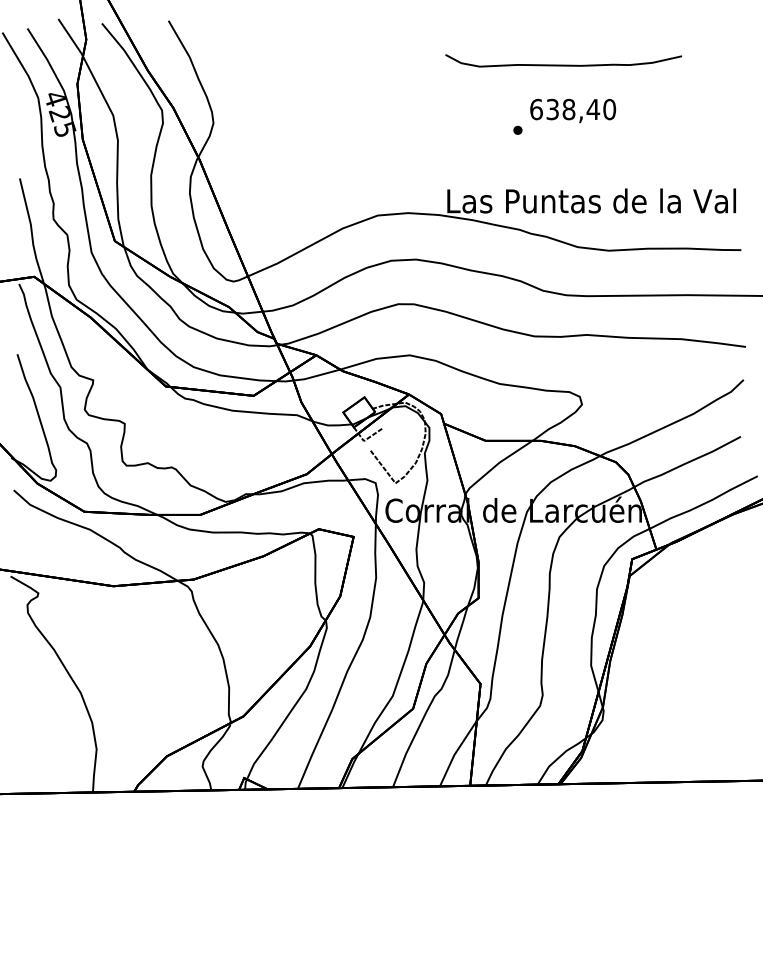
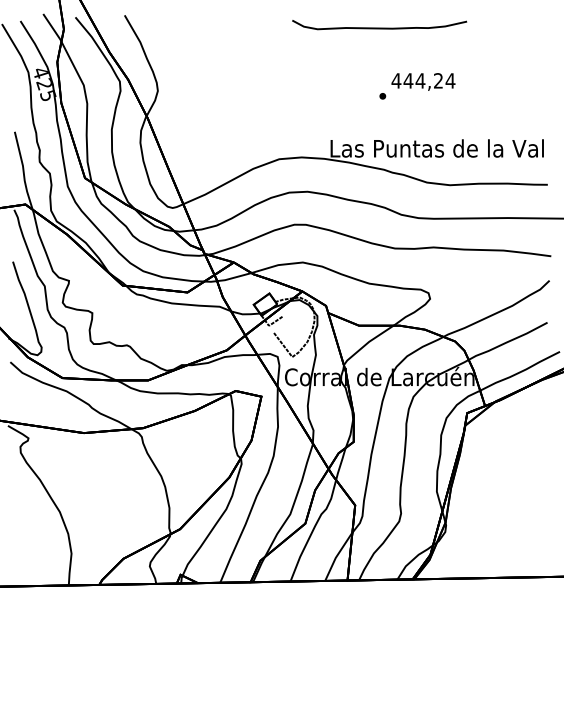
curve: (563, 64) -> (379, 27), moved
text: (572, 109) -> (423, 80), 638,40 -> 444,24

